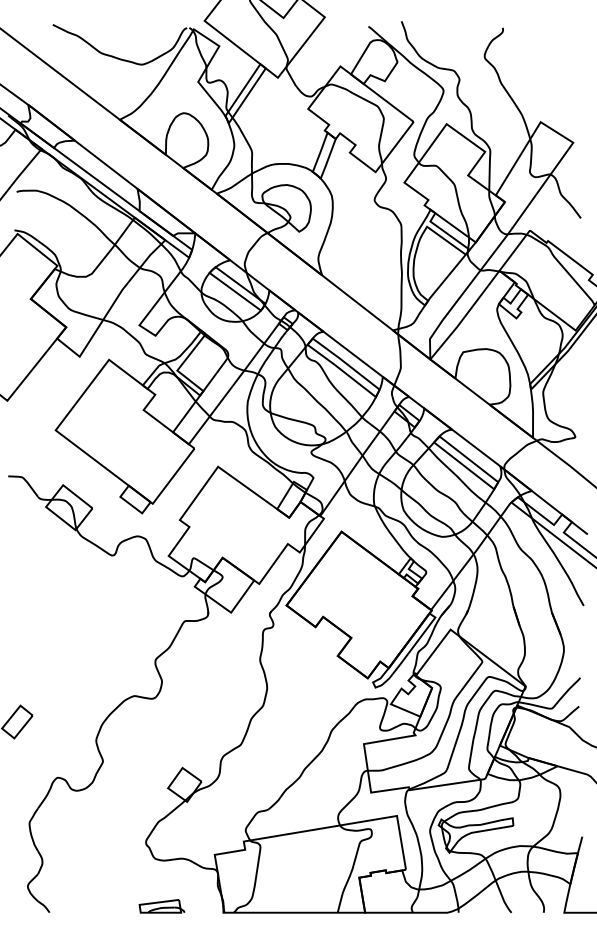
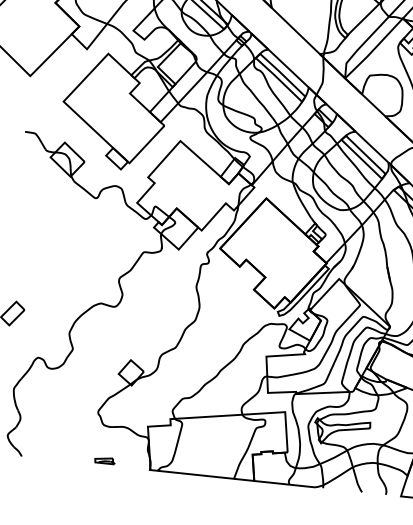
part: (161, 906) -> (104, 460), size x0.6

